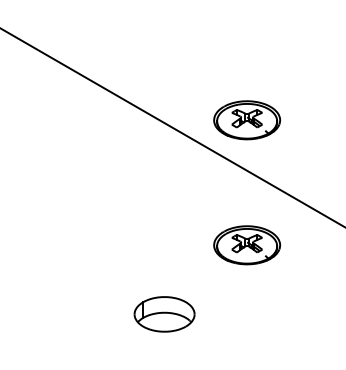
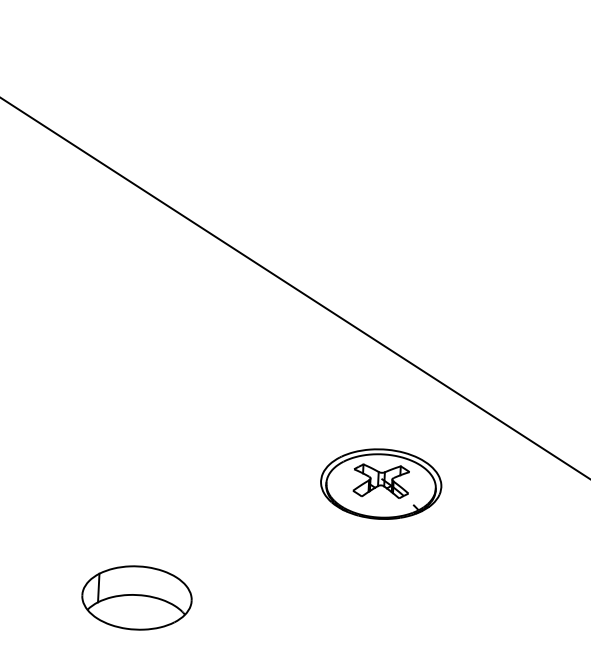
part: (247, 120) -> (393, 256), removed
part: (164, 314) -> (136, 598), moved

